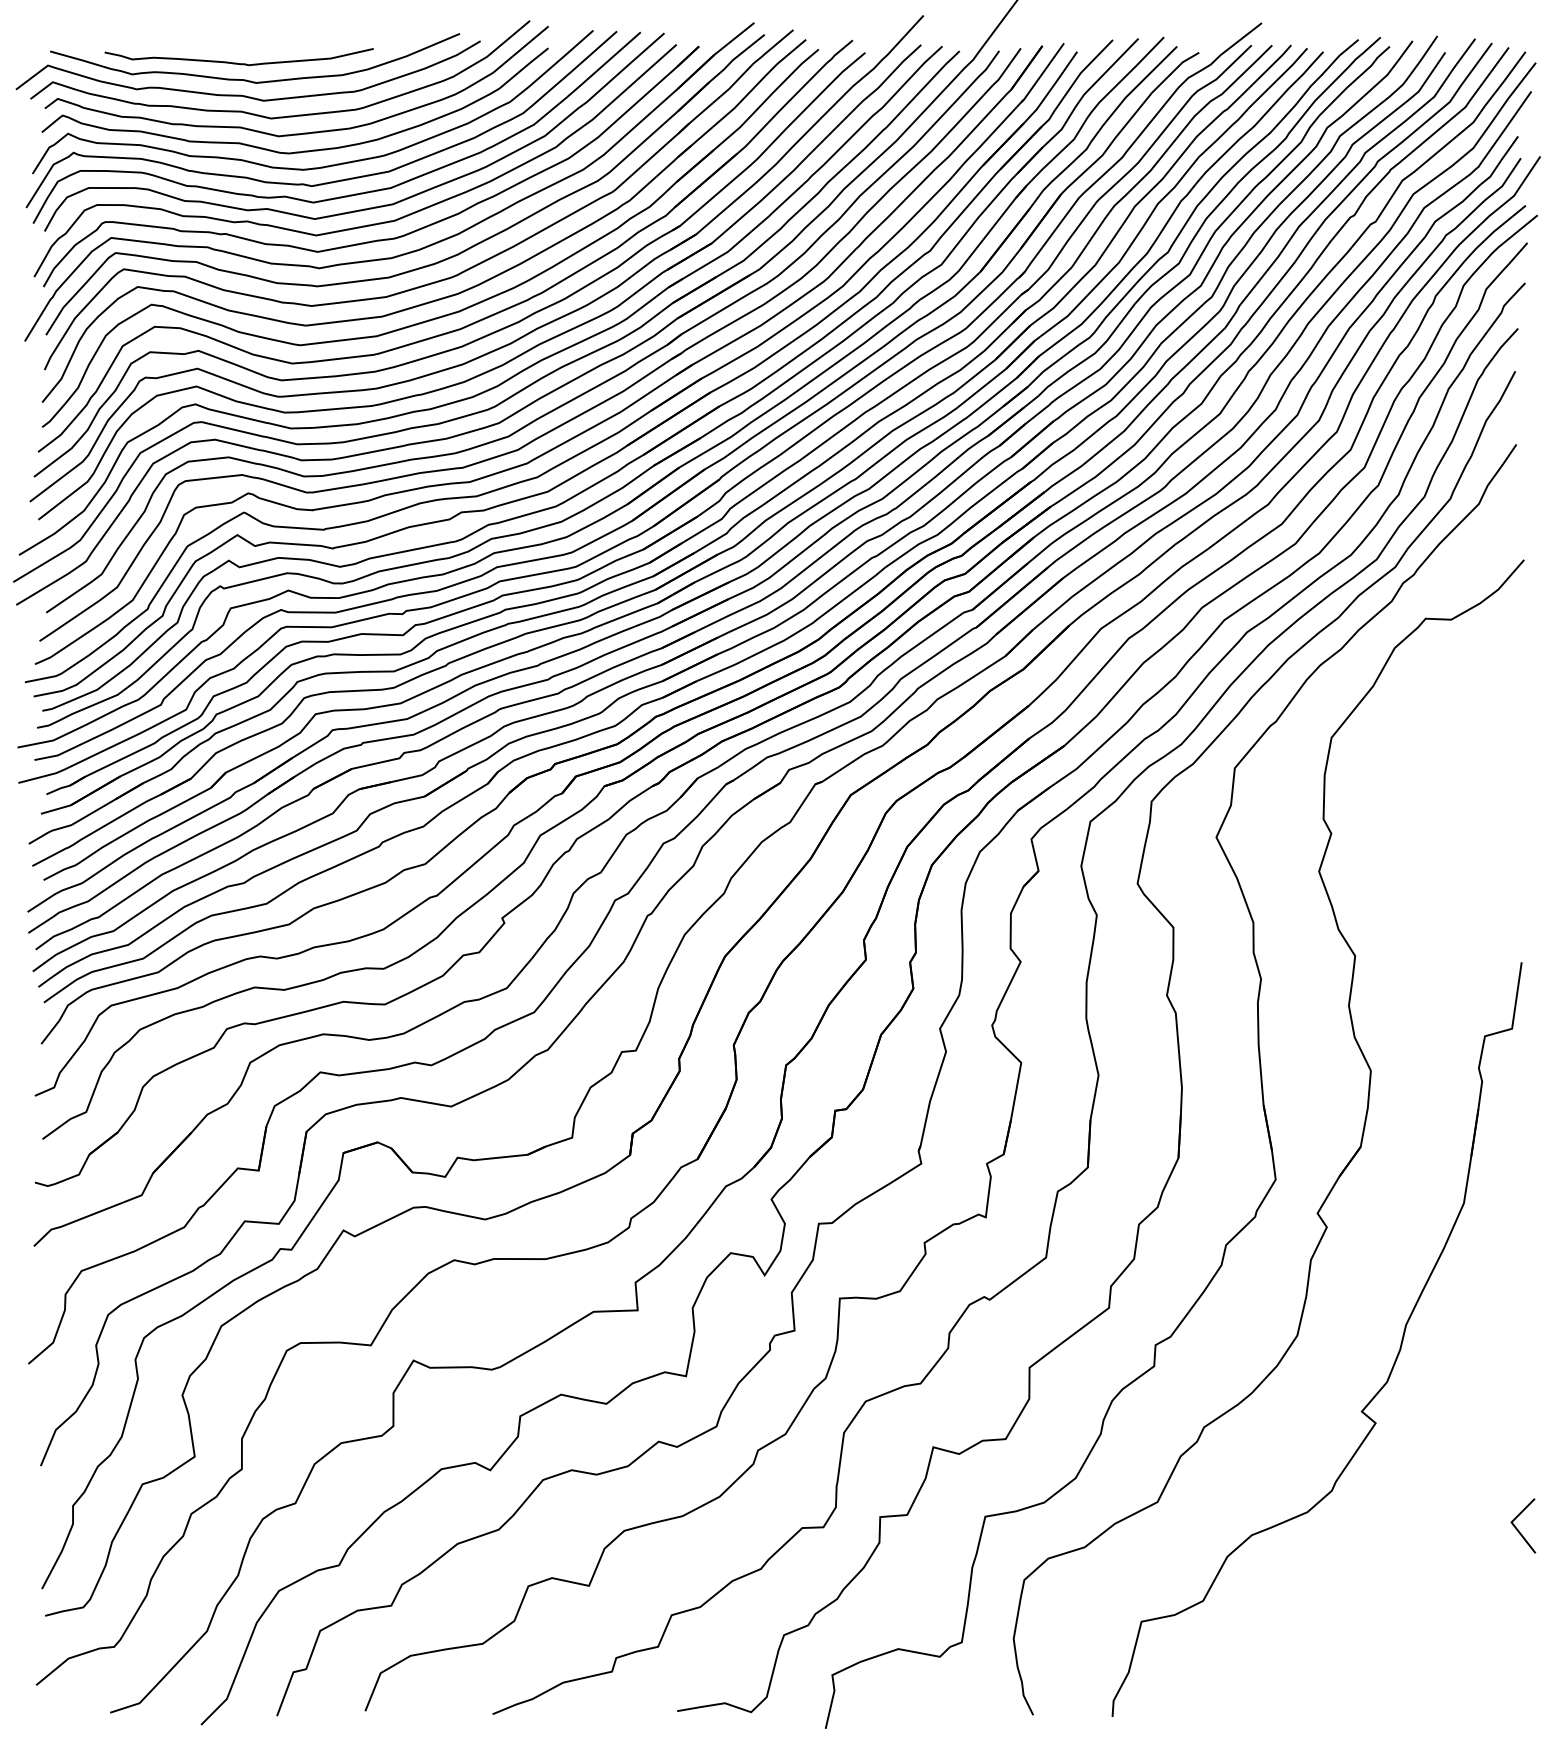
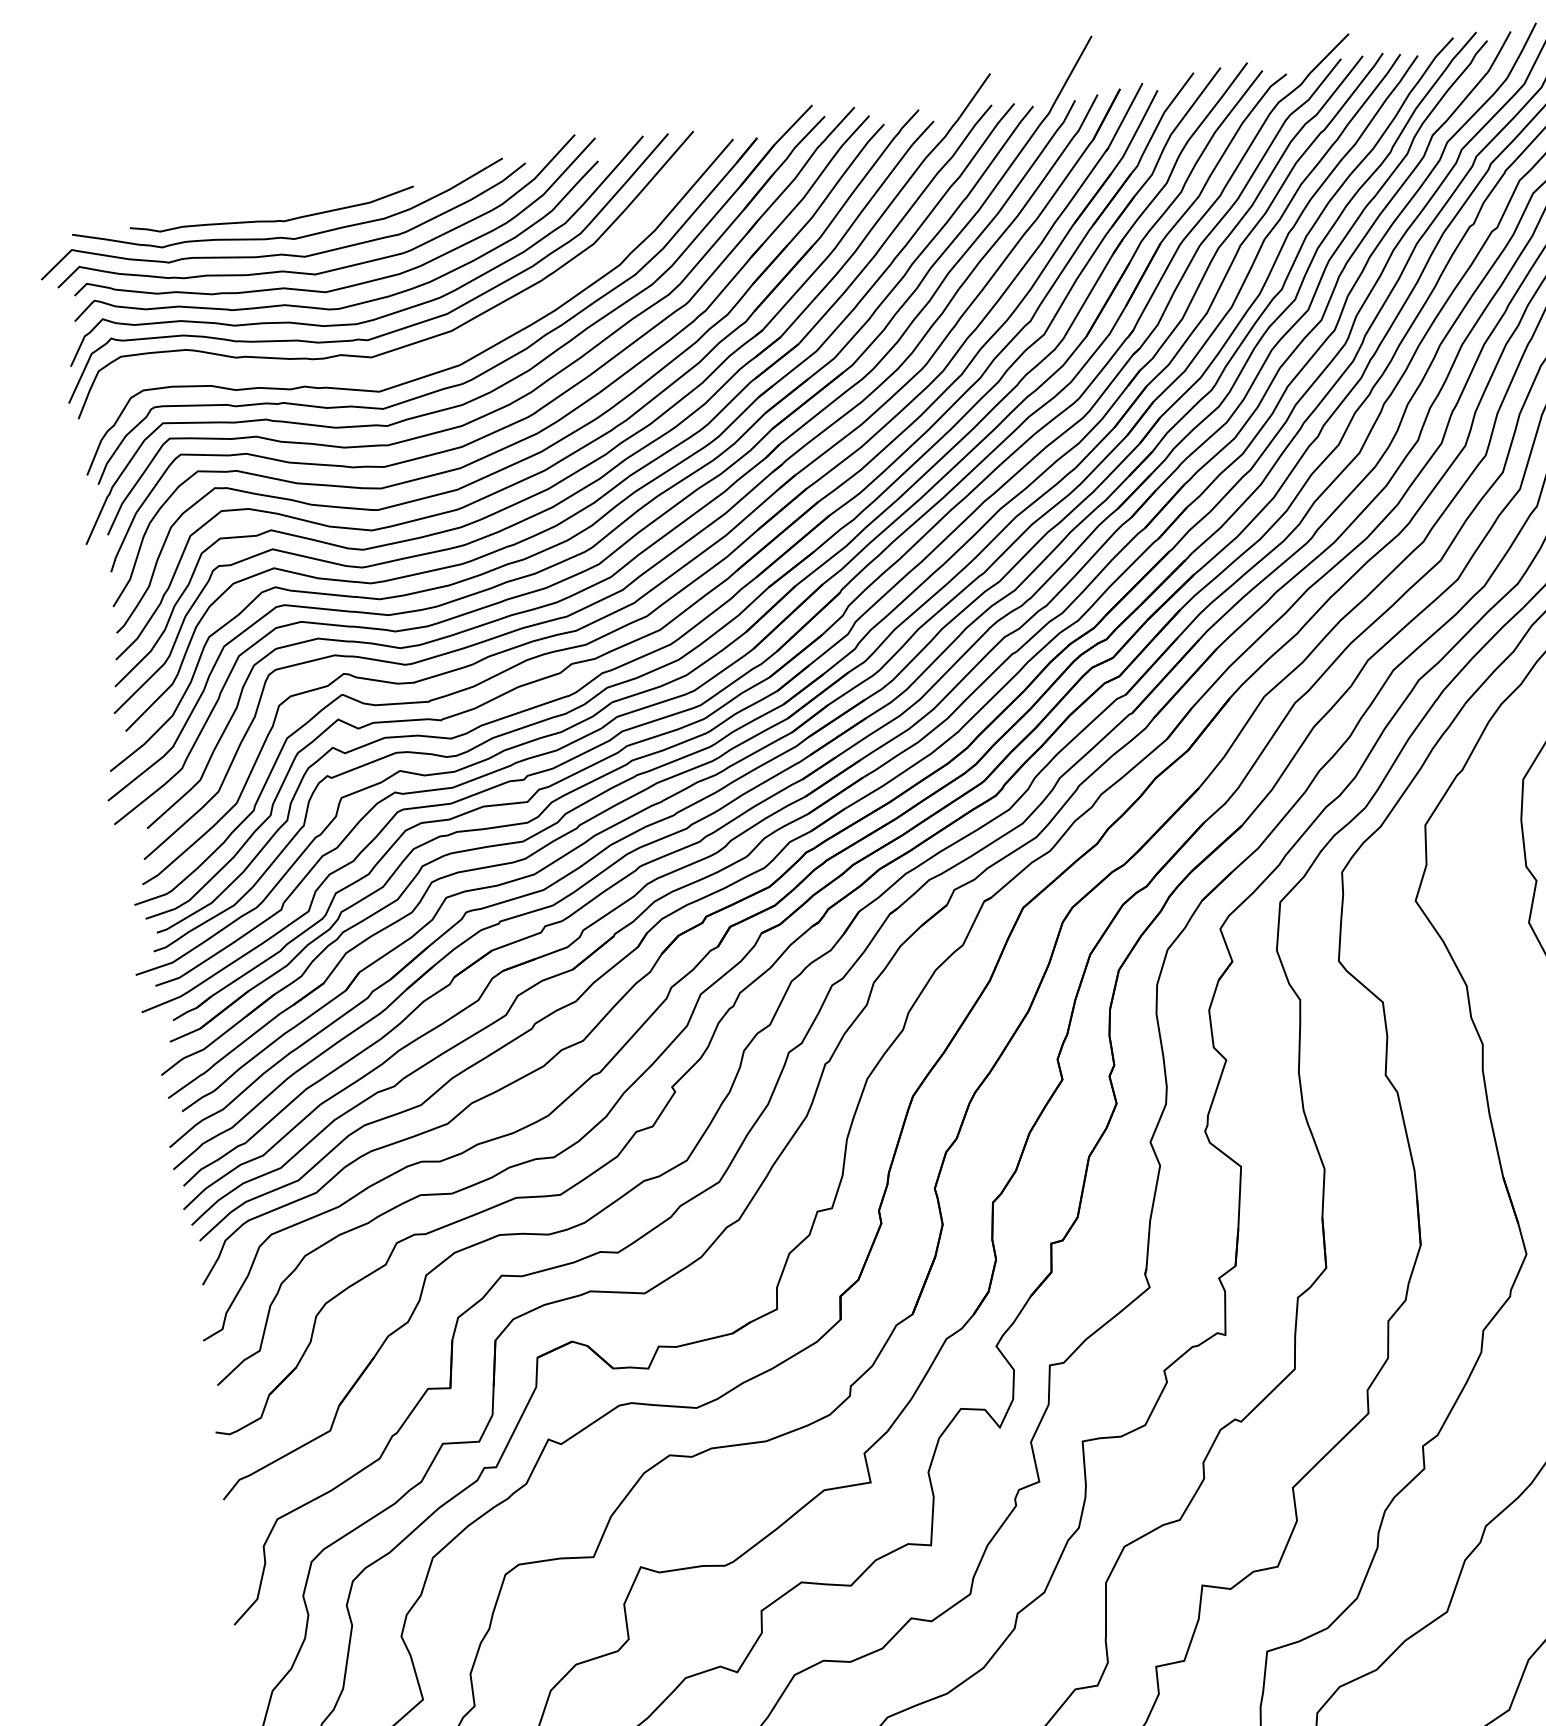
curve: (369, 207) -> (431, 354), removed

